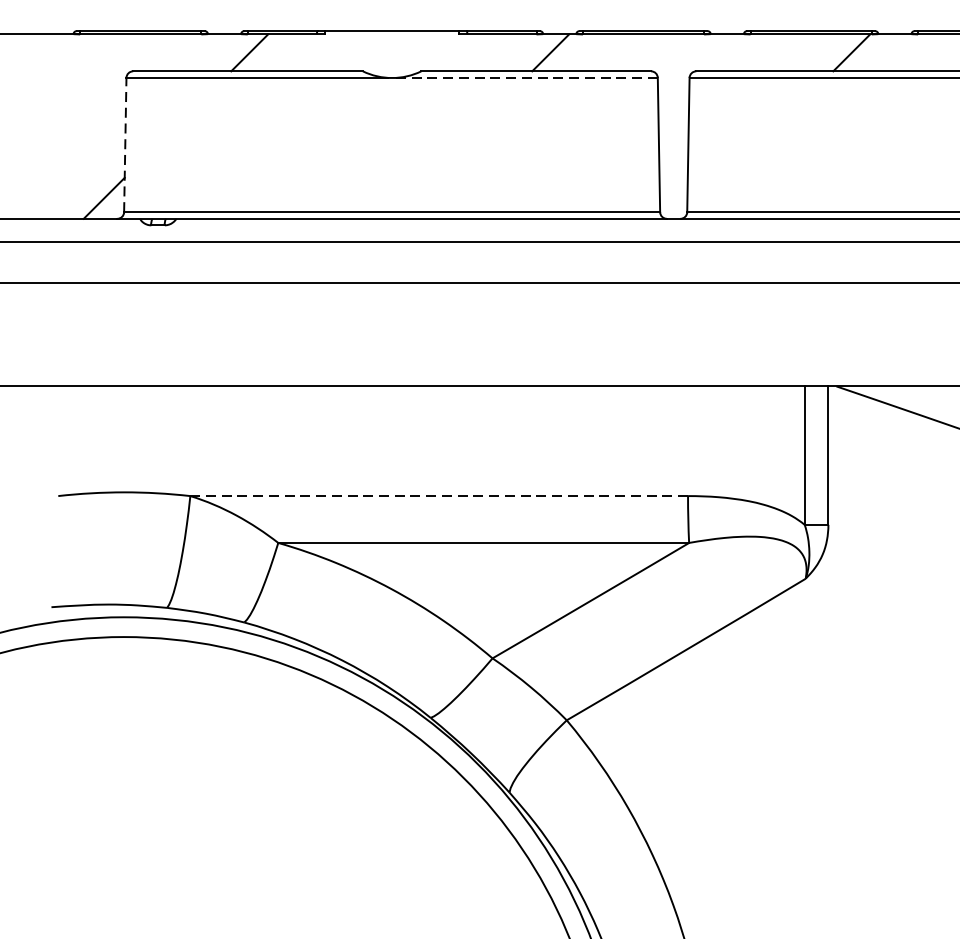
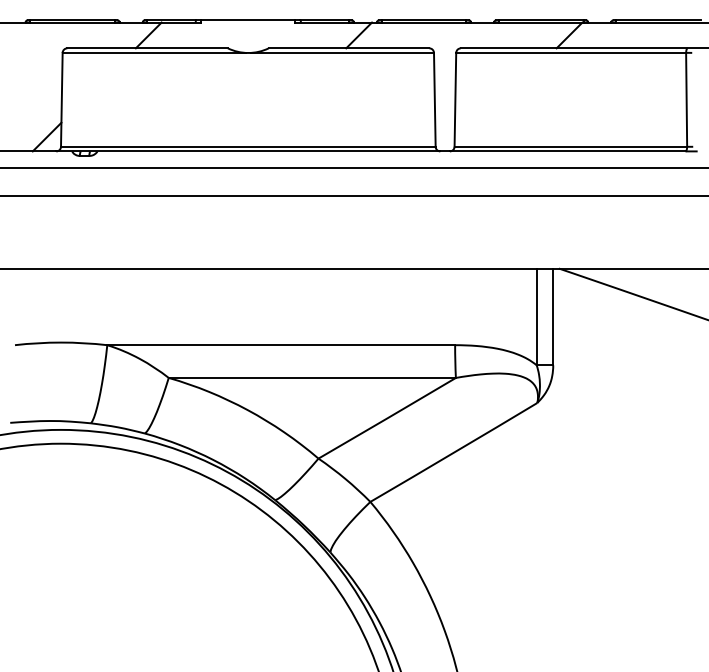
line: (526, 77) -> (342, 52), dashed -> solid
line: (124, 144) -> (61, 99), dashed -> solid
line: (439, 496) -> (281, 345), dashed -> solid

